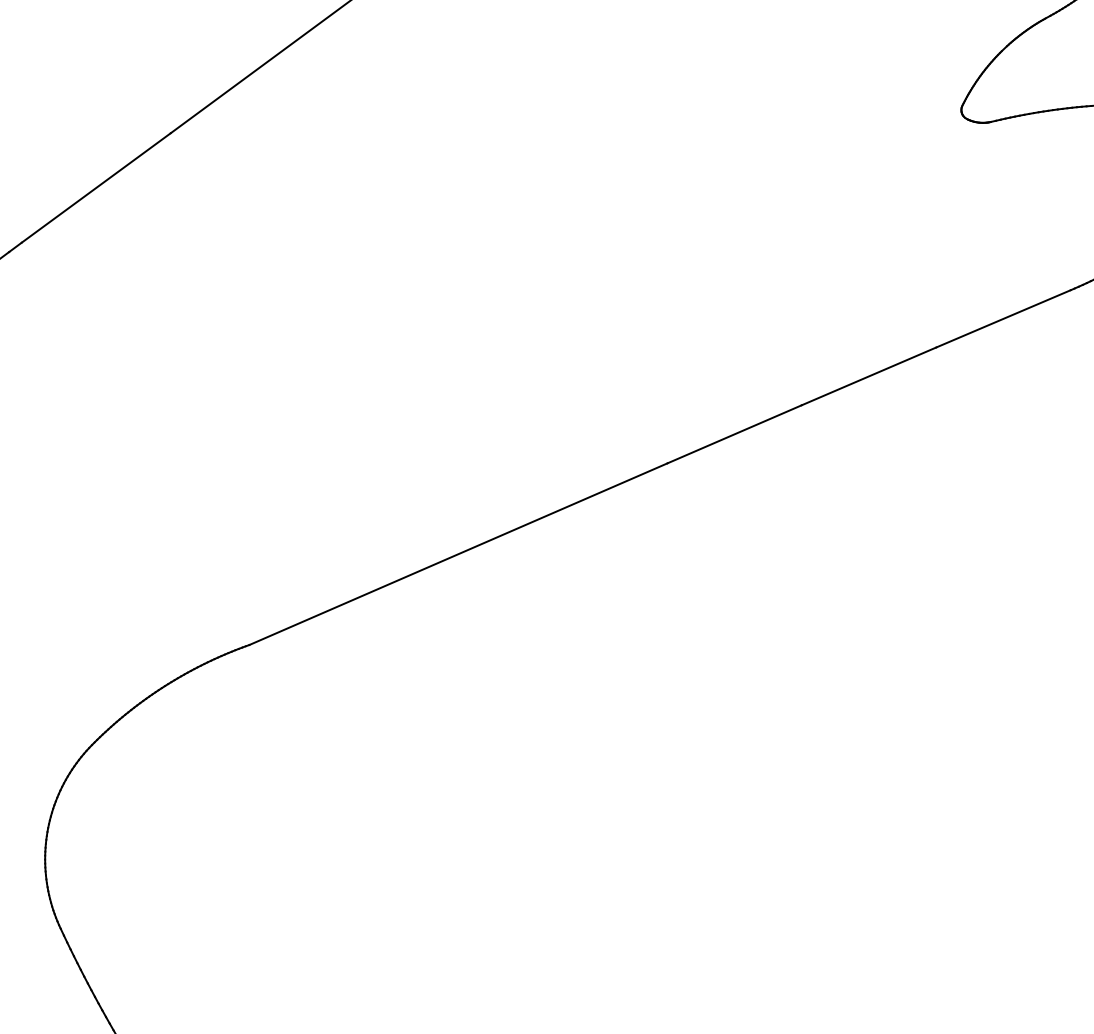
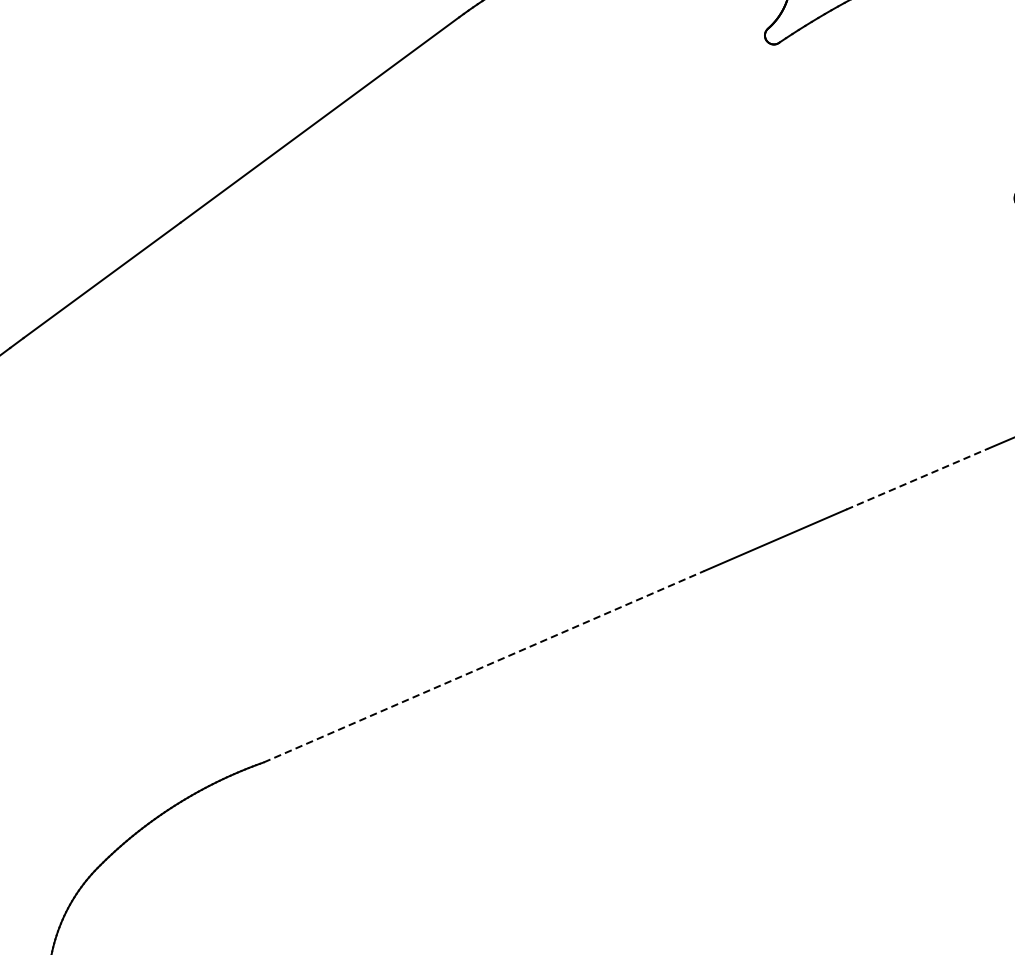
line: (869, 376) -> (917, 479), solid -> dashed
line: (458, 554) -> (484, 667), solid -> dashed

